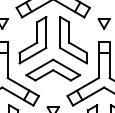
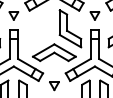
part: (31, 39) -> (37, 28), removed

